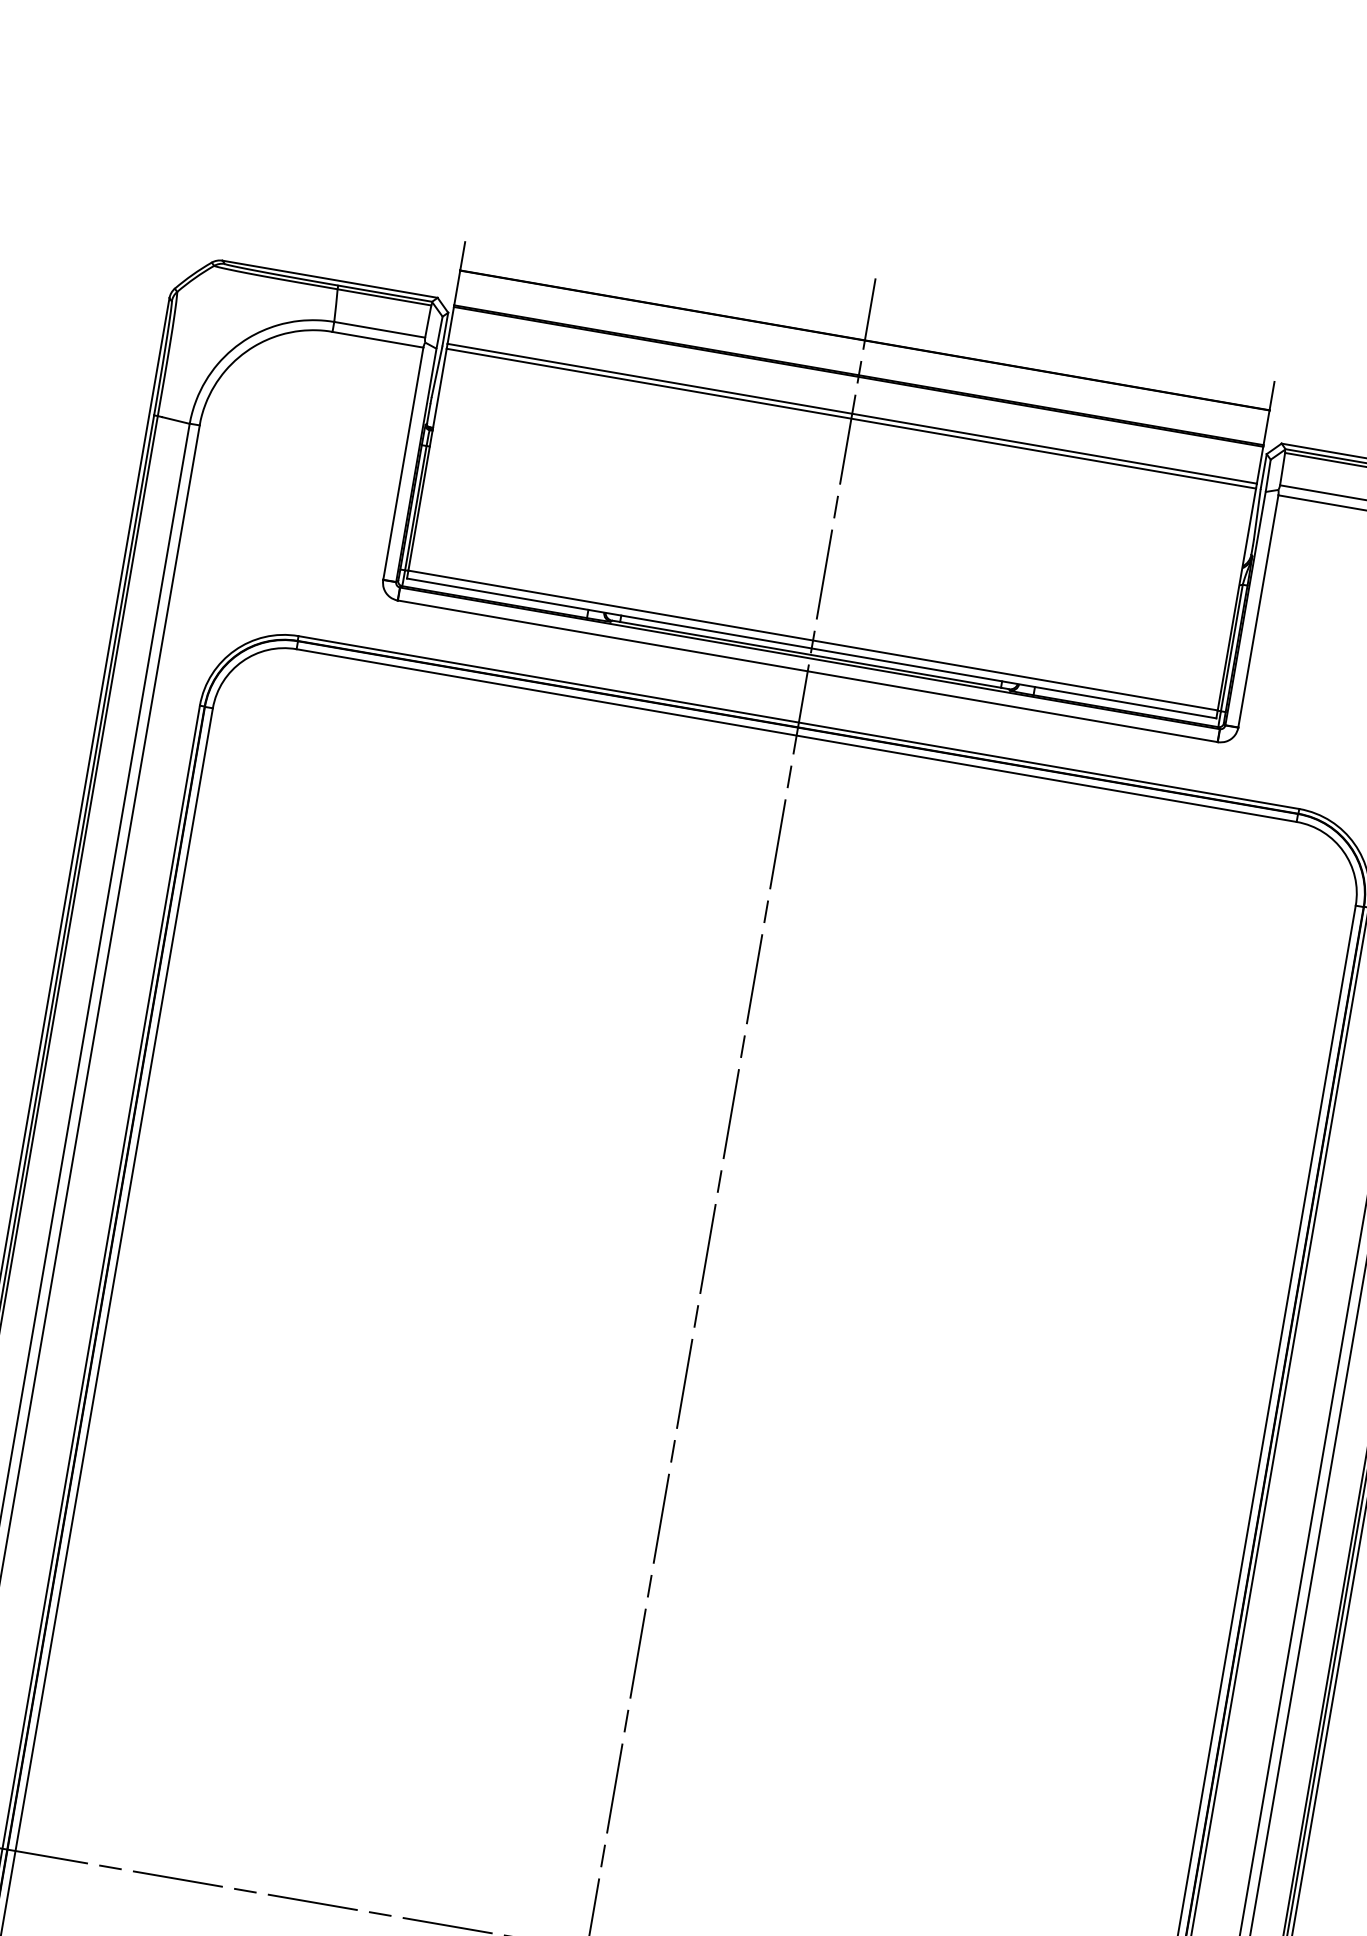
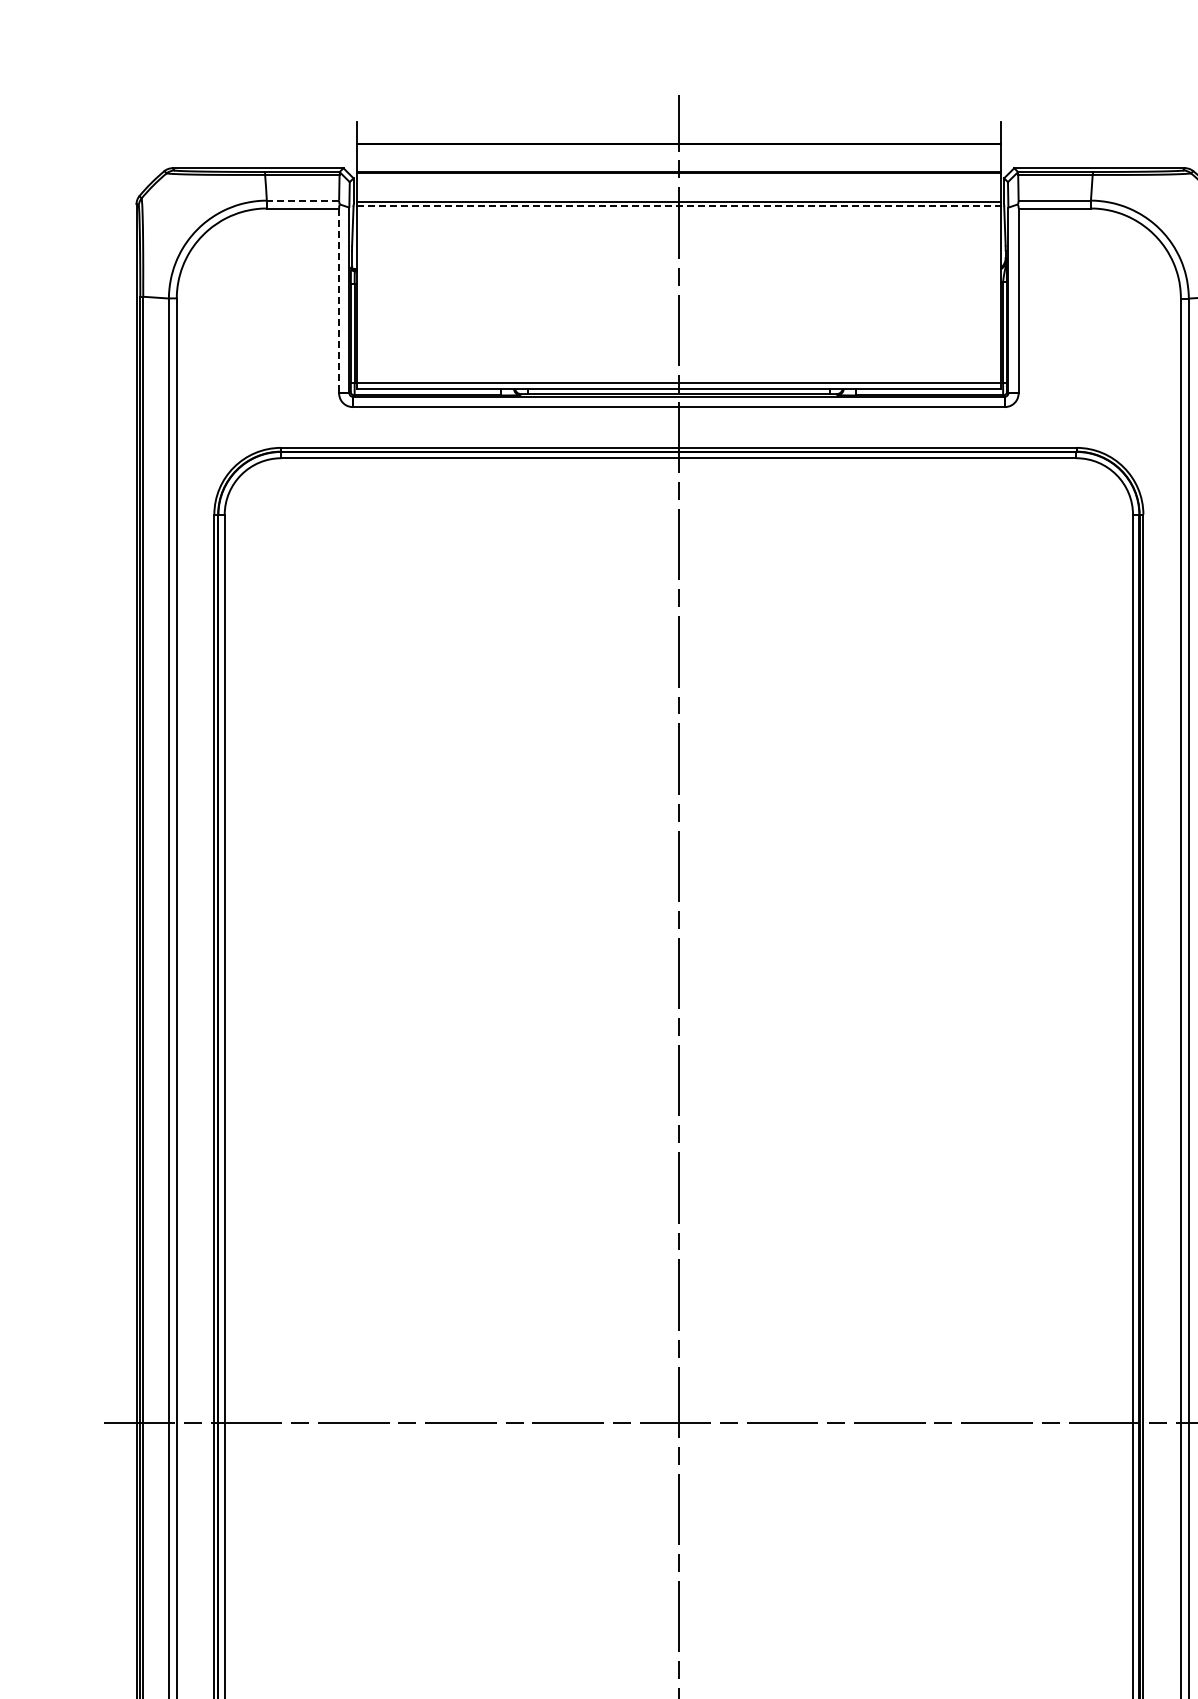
line: (379, 329) -> (302, 200), solid -> dashed
line: (850, 418) -> (678, 206), solid -> dashed
line: (403, 464) -> (339, 301), solid -> dashed

